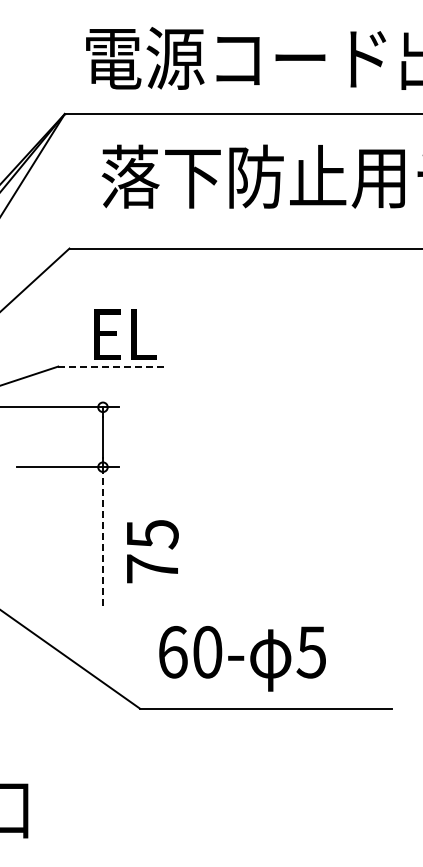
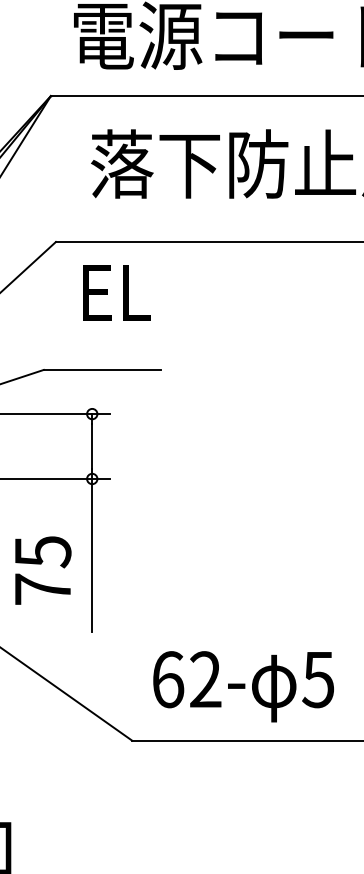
text: (125, 334) -> (116, 292), moved
line: (112, 366) -> (102, 369), dashed -> solid
line: (102, 537) -> (91, 555), dashed -> solid
text: (152, 551) -> (42, 570), moved
text: (207, 652) -> (205, 679), 60- -> 62-

